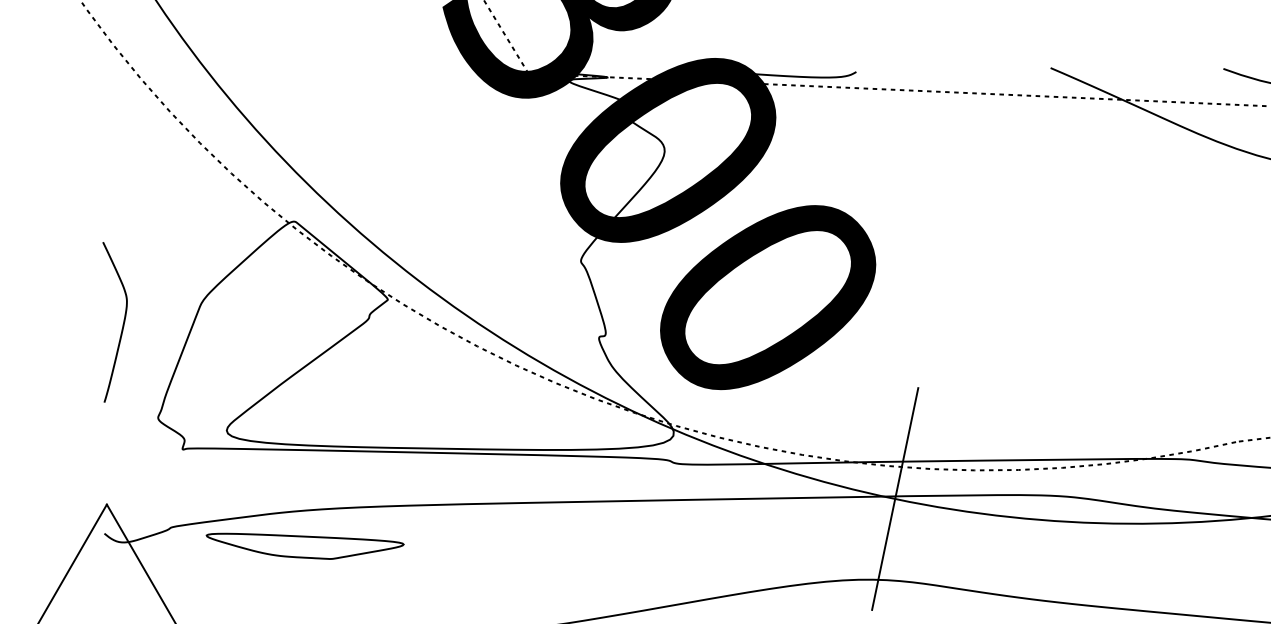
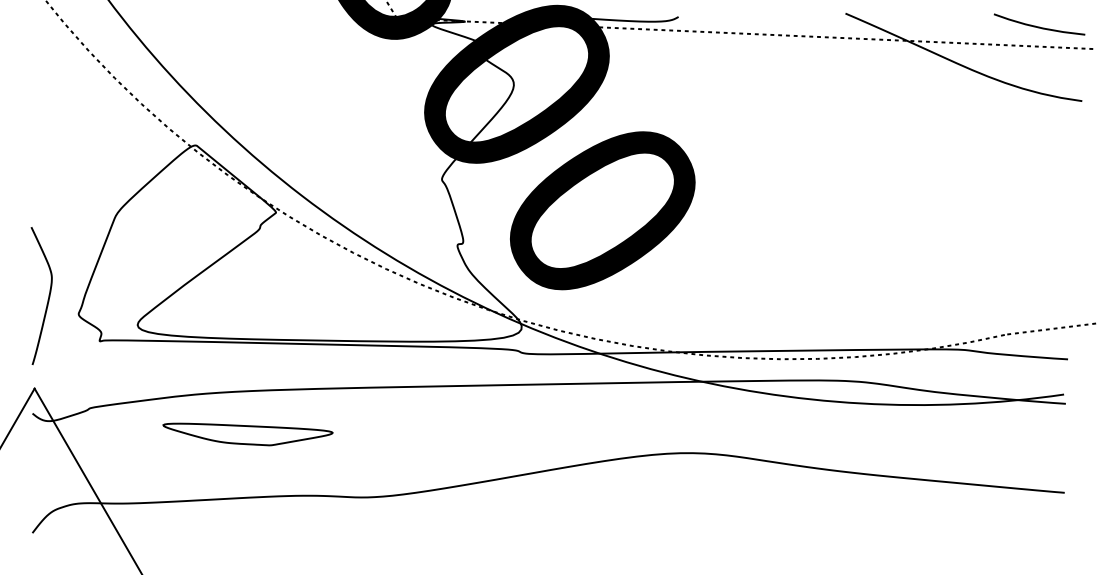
curve: (123, 321) -> (48, 295), moved
line: (894, 498) -> (711, 383), removed
part: (304, 546) -> (247, 434), moved

